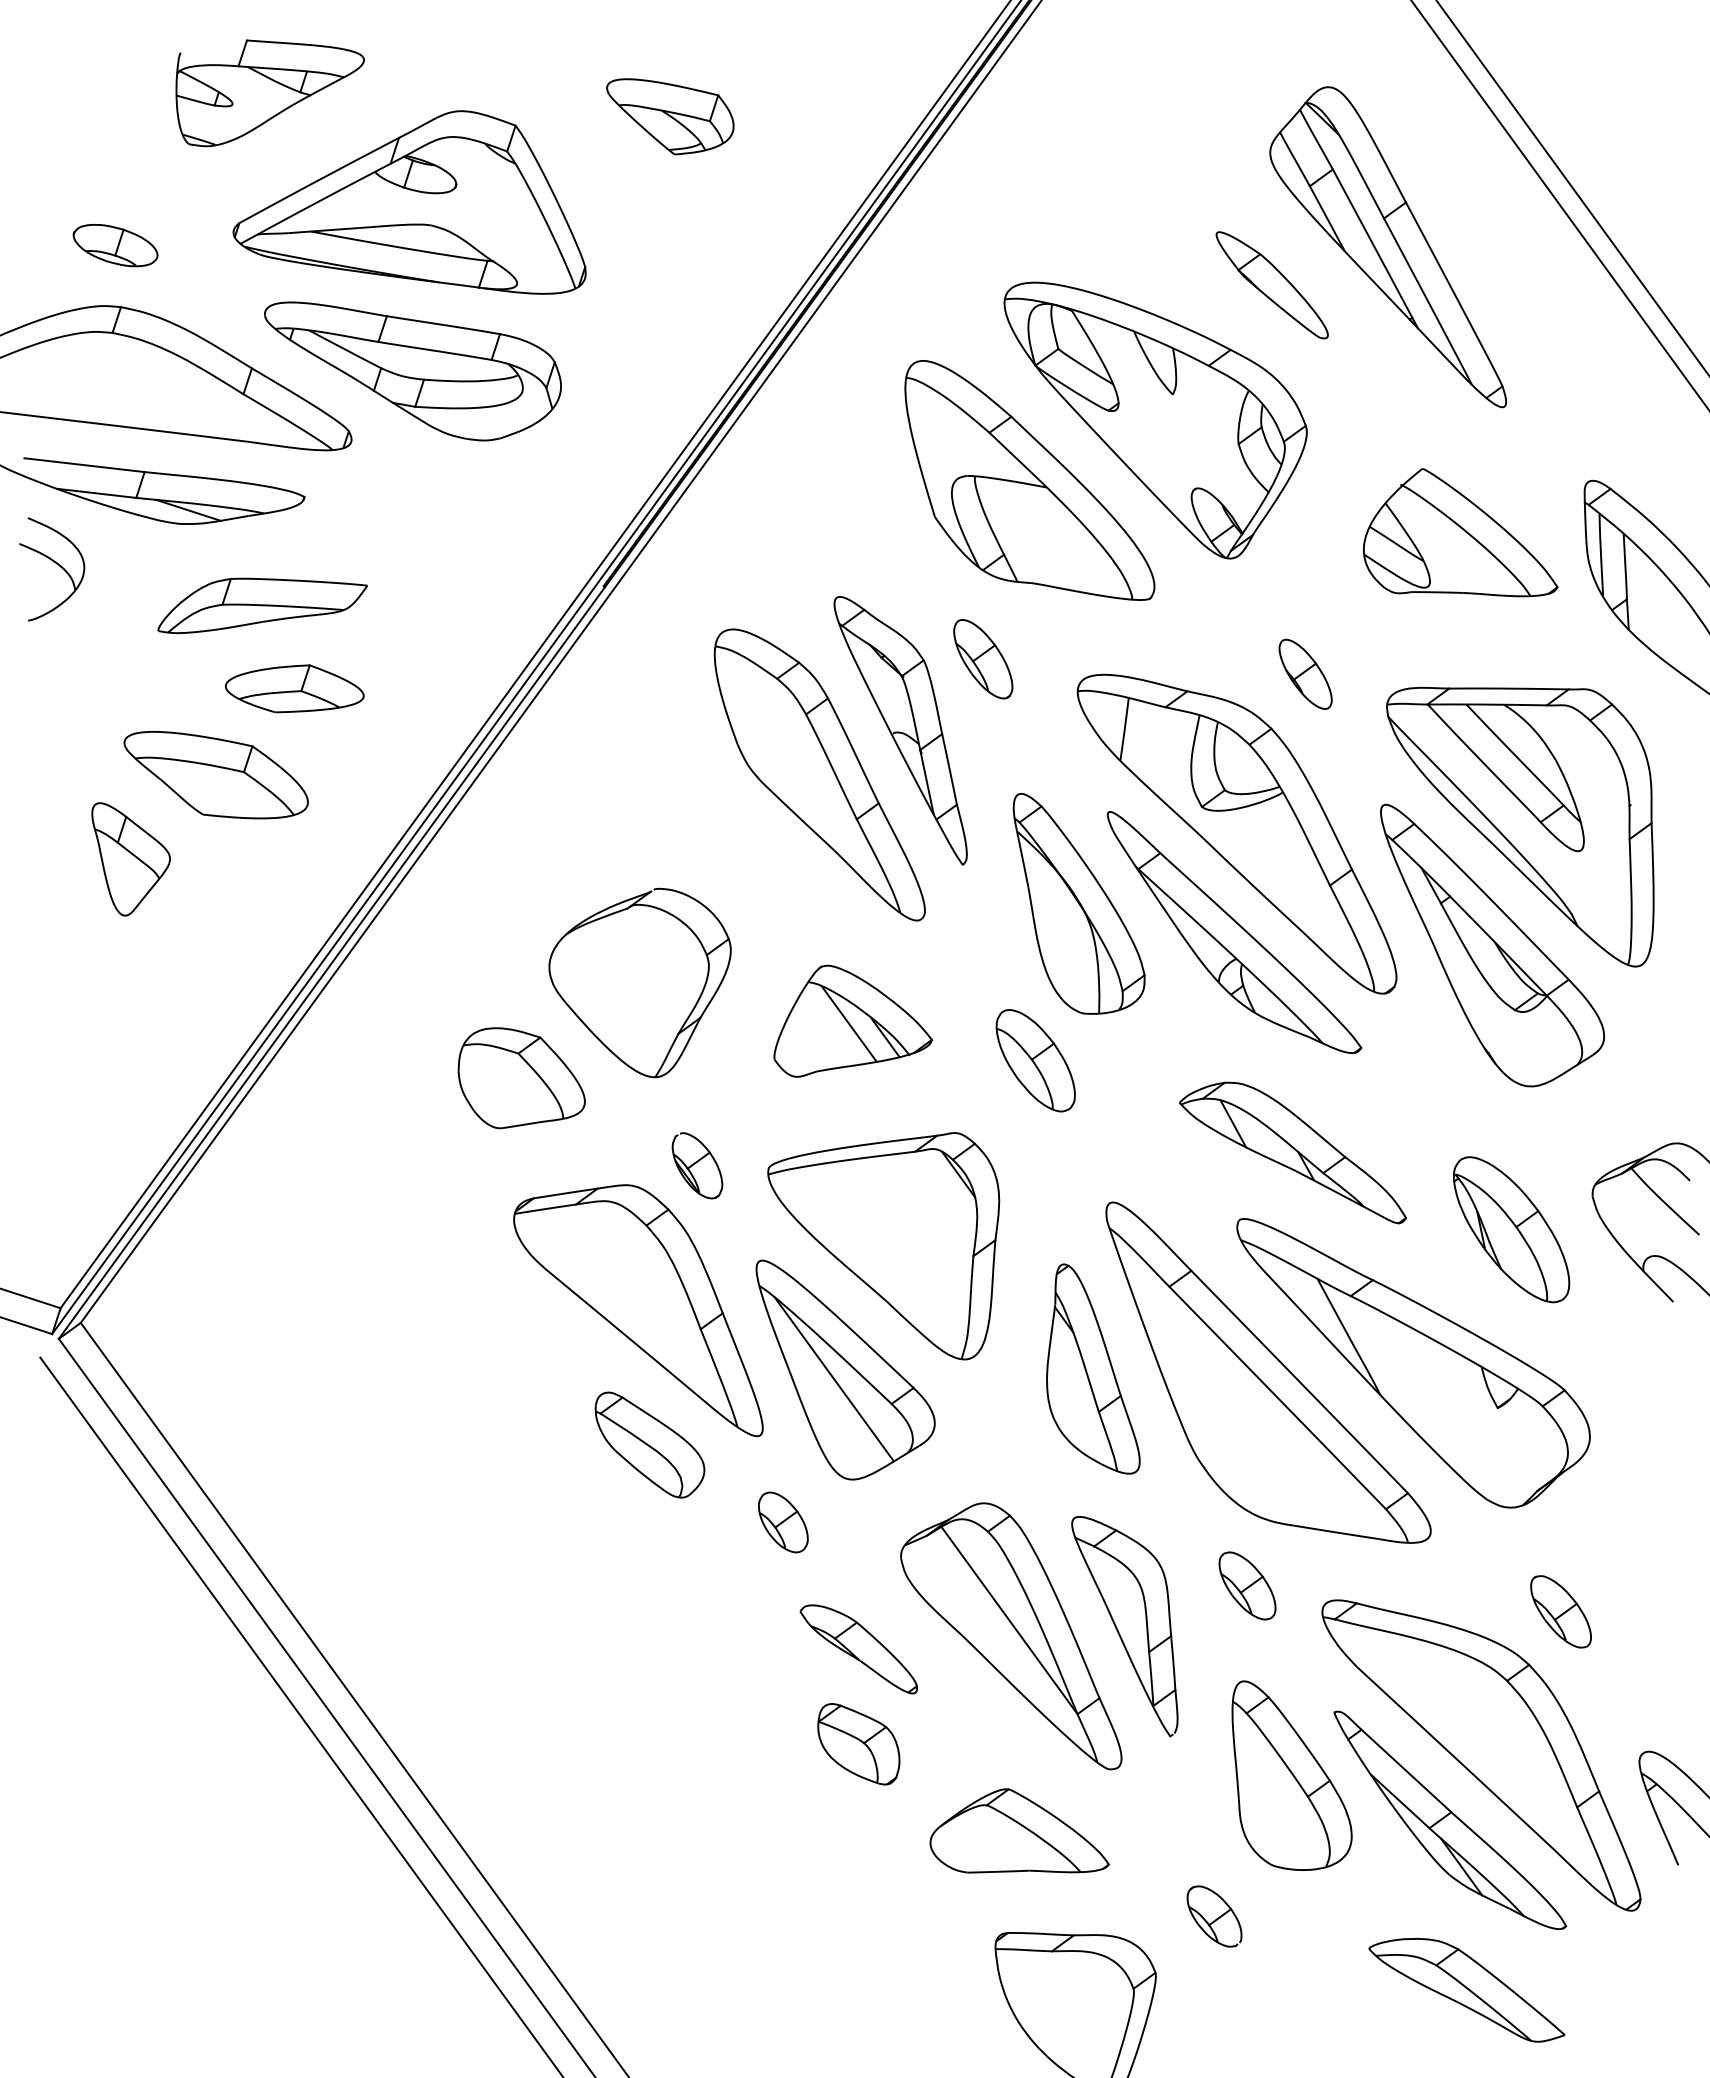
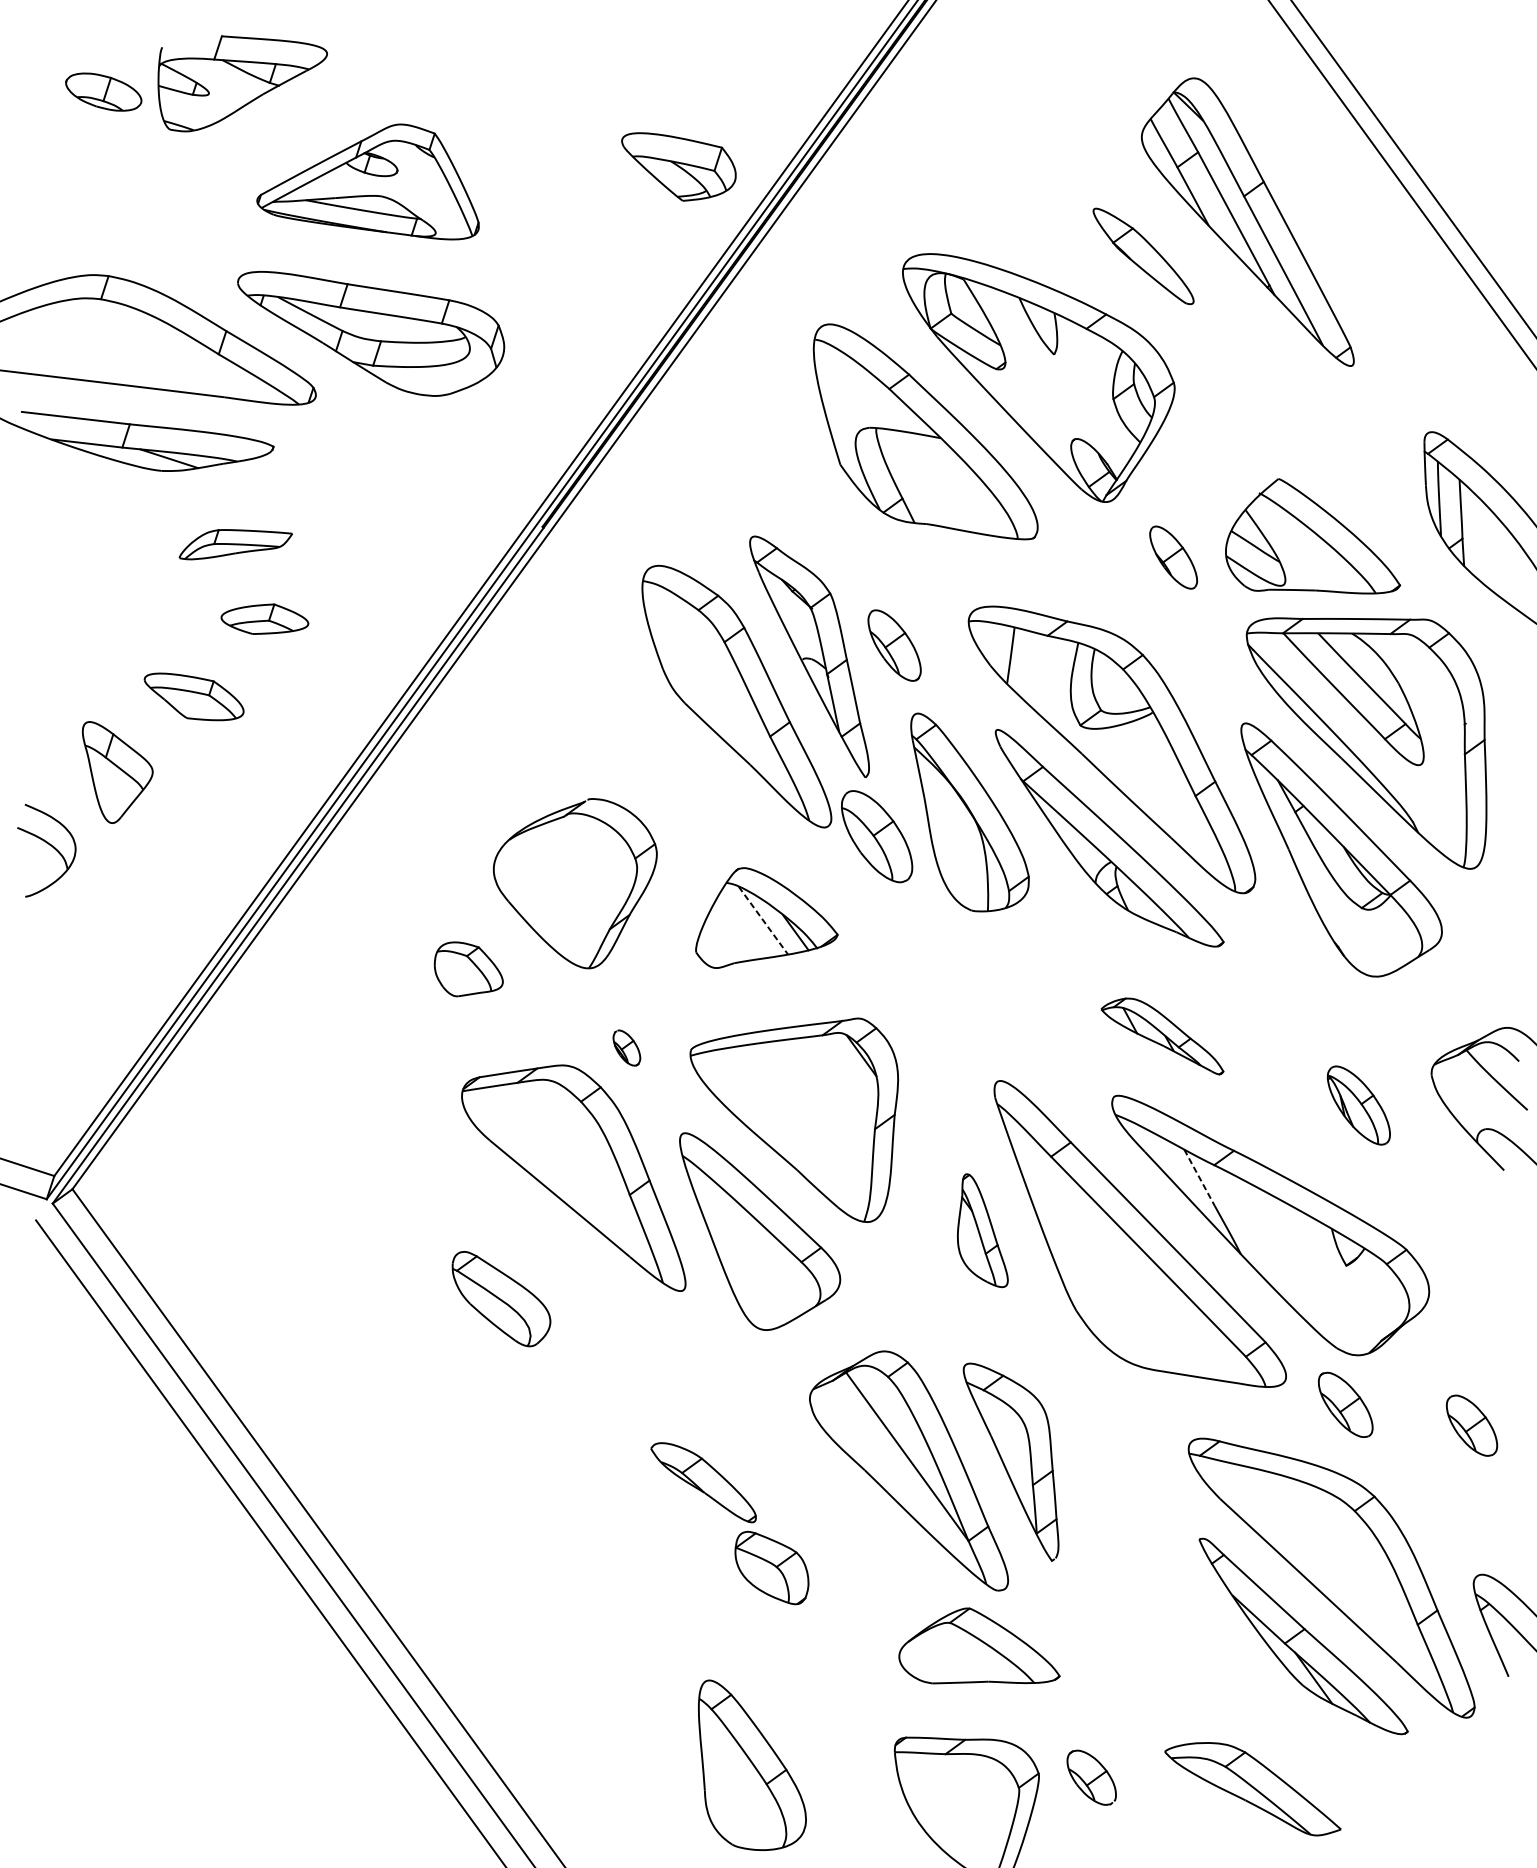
part: (670, 116) -> (679, 166), moved
part: (409, 202) -> (367, 181), size x0.7
part: (115, 245) -> (103, 92), moved
part: (1460, 532) -> (1312, 536), moved
part: (56, 564) -> (50, 846), moved
part: (262, 605) -> (235, 544), size x0.6
part: (983, 659) -> (894, 645), moved
part: (1305, 673) -> (1173, 556), moved
part: (294, 688) -> (264, 618), size x0.7
part: (215, 775) -> (193, 697), size x0.6
line: (849, 1024) -> (763, 920), solid -> dashed
part: (1035, 1060) -> (876, 836), moved
part: (521, 1078) -> (468, 969), size x0.6
part: (1293, 1152) -> (1162, 1036), size x0.6
part: (697, 1165) -> (626, 1047), size x0.6
part: (1511, 1229) -> (1358, 1105), size x0.6
line: (1334, 1310) -> (1199, 1178), solid -> dashed
part: (1093, 1368) -> (982, 1230), size x0.6
line: (833, 1379) -> (749, 1240), removed
part: (649, 1444) -> (501, 1298), moved
part: (783, 1522) -> (704, 1368), removed
part: (1247, 1585) -> (1471, 1425), moved
part: (1560, 1611) -> (1345, 1404), moved
part: (858, 1649) -> (703, 1482), moved
part: (1291, 1775) -> (751, 1765), moved
part: (1019, 1830) -> (979, 1645), moved
part: (1214, 1916) -> (1091, 1777), moved
part: (1466, 1990) -> (1252, 1789), moved

